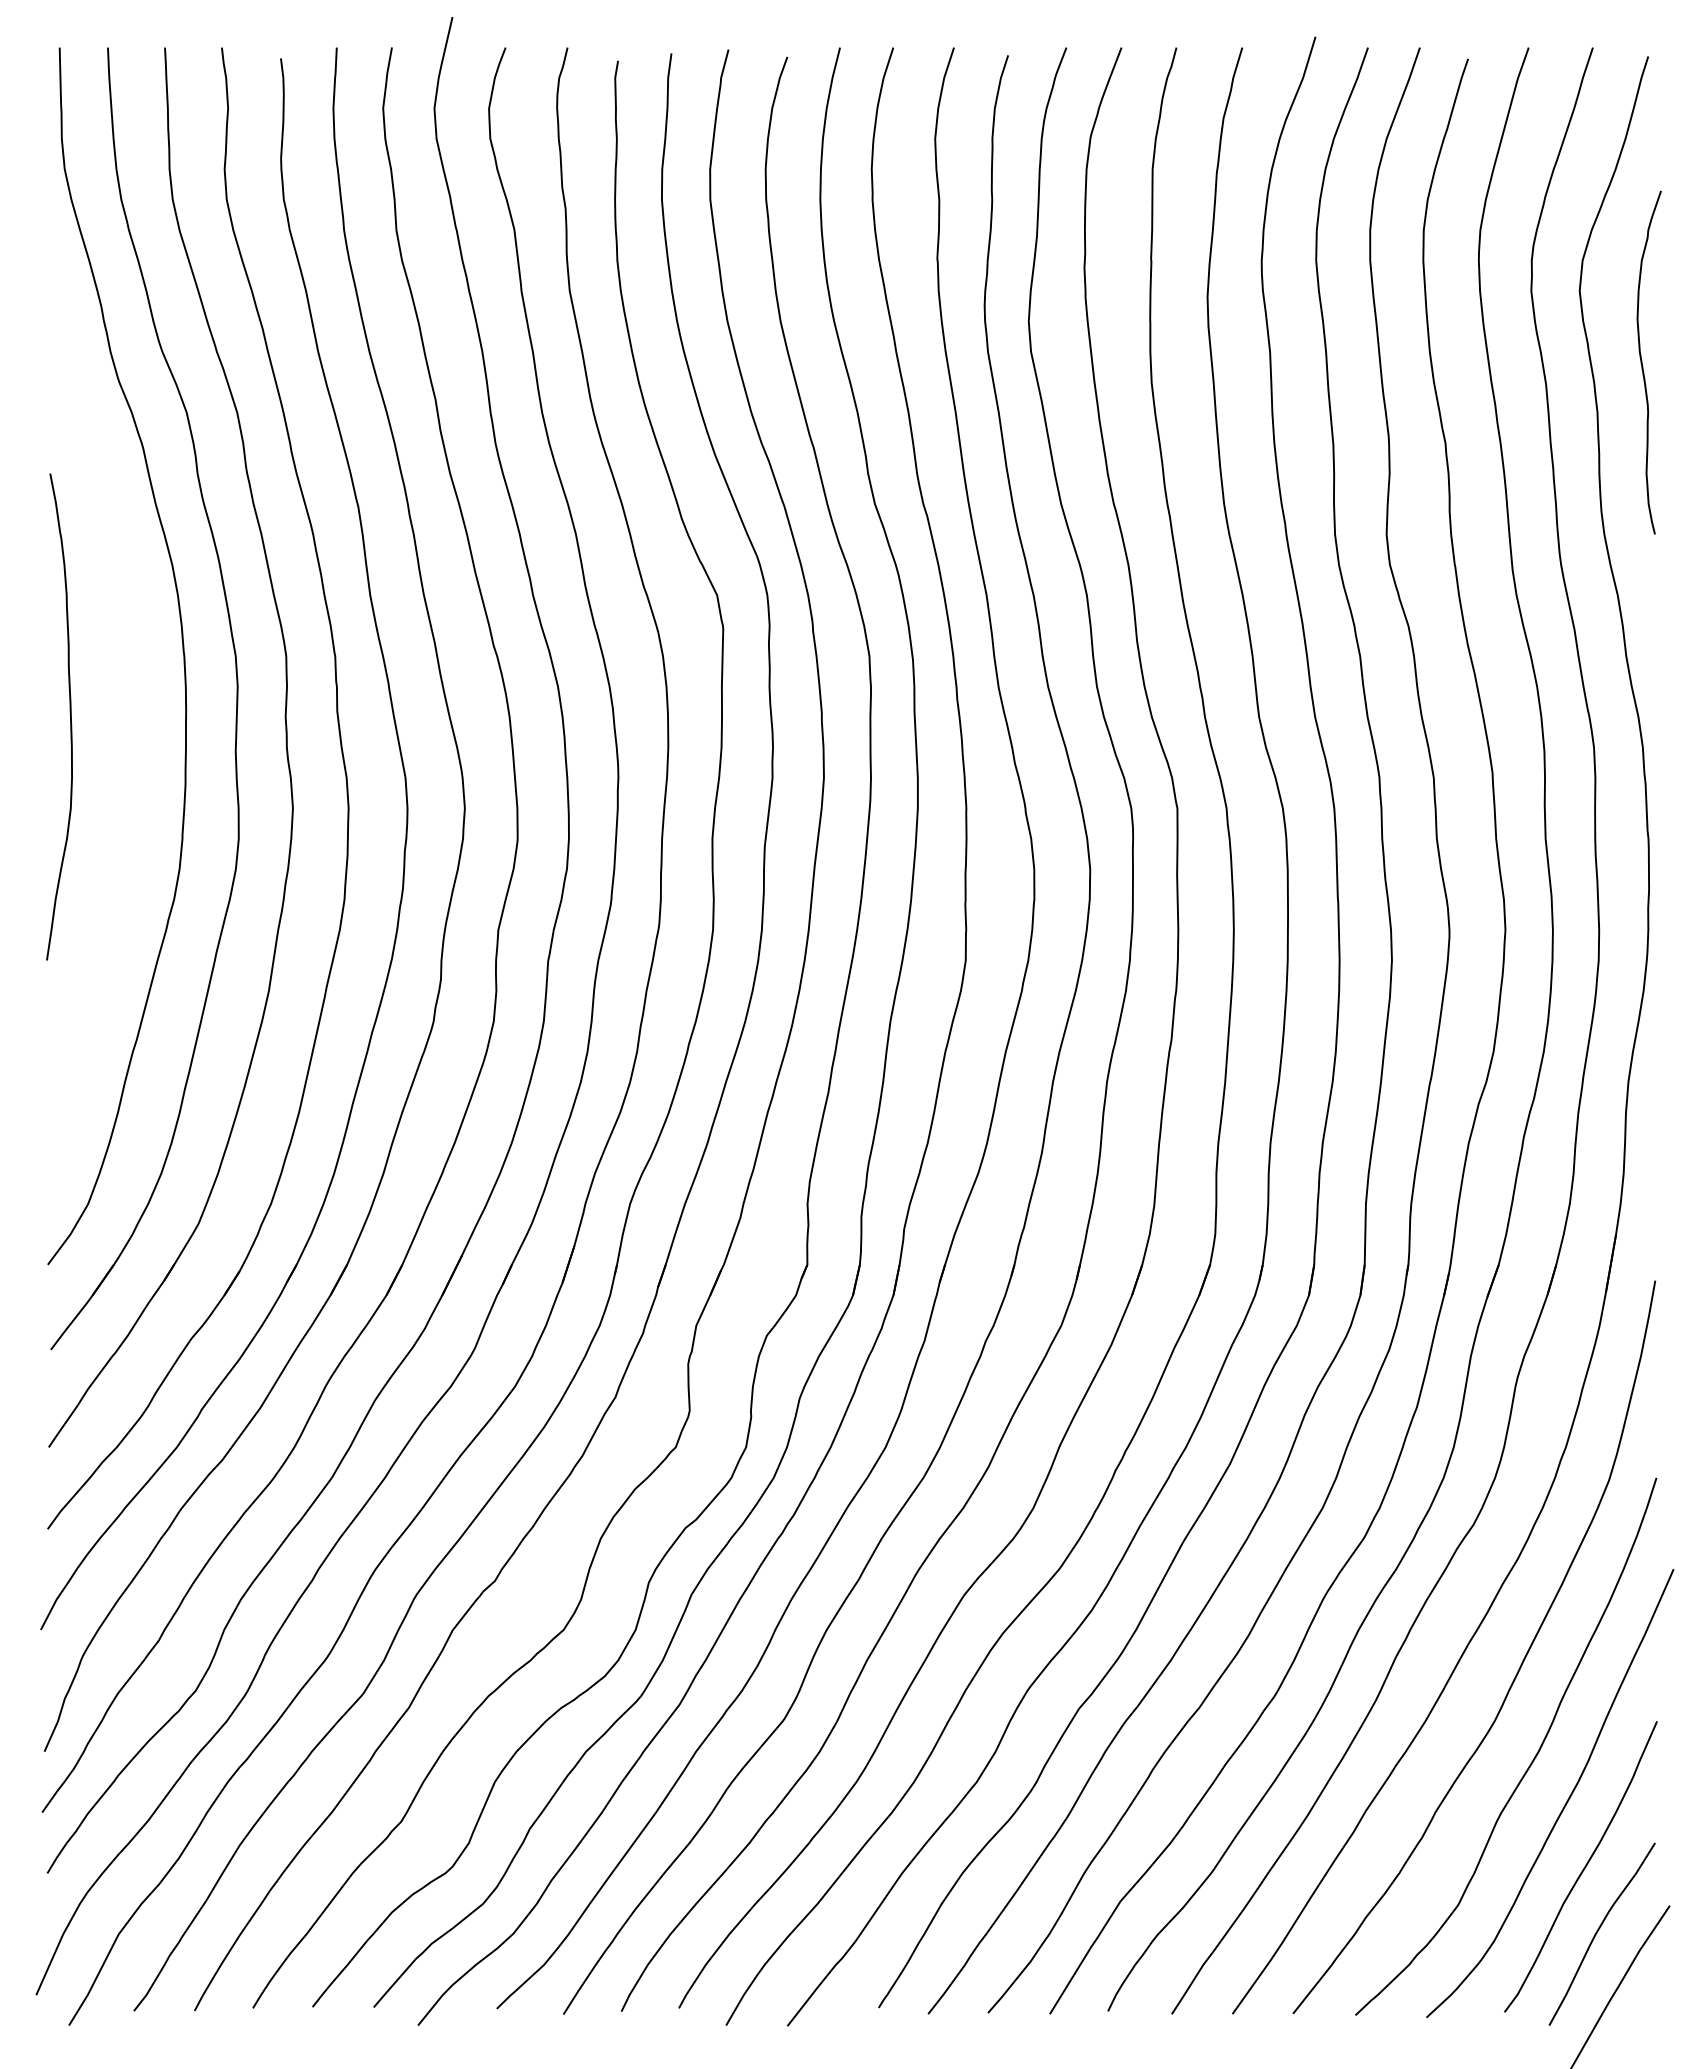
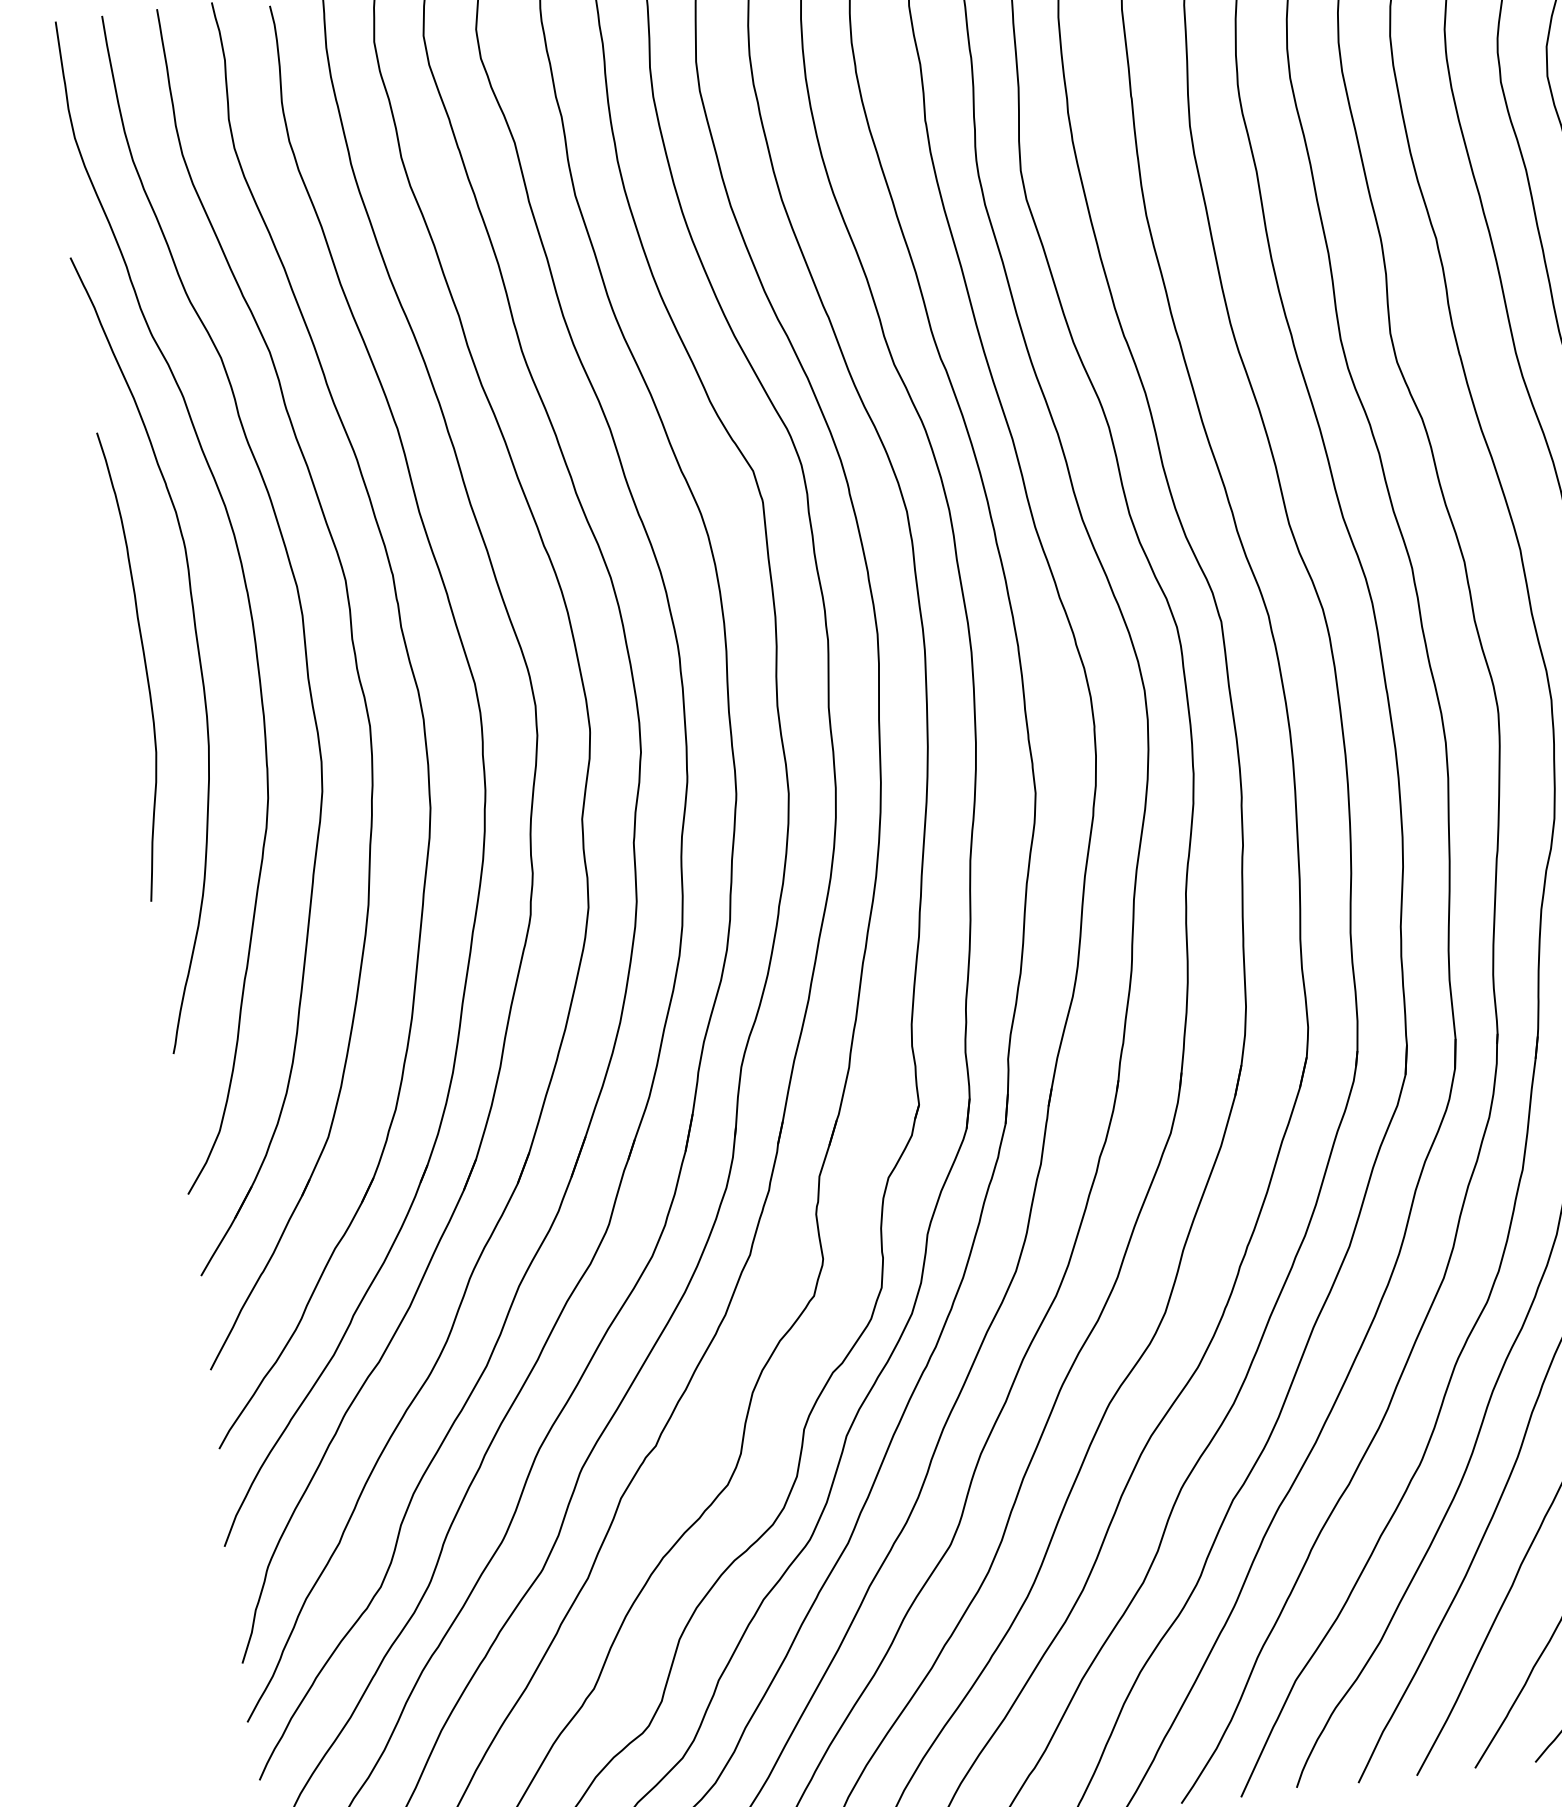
curve: (125, 702) -> (196, 644), added

